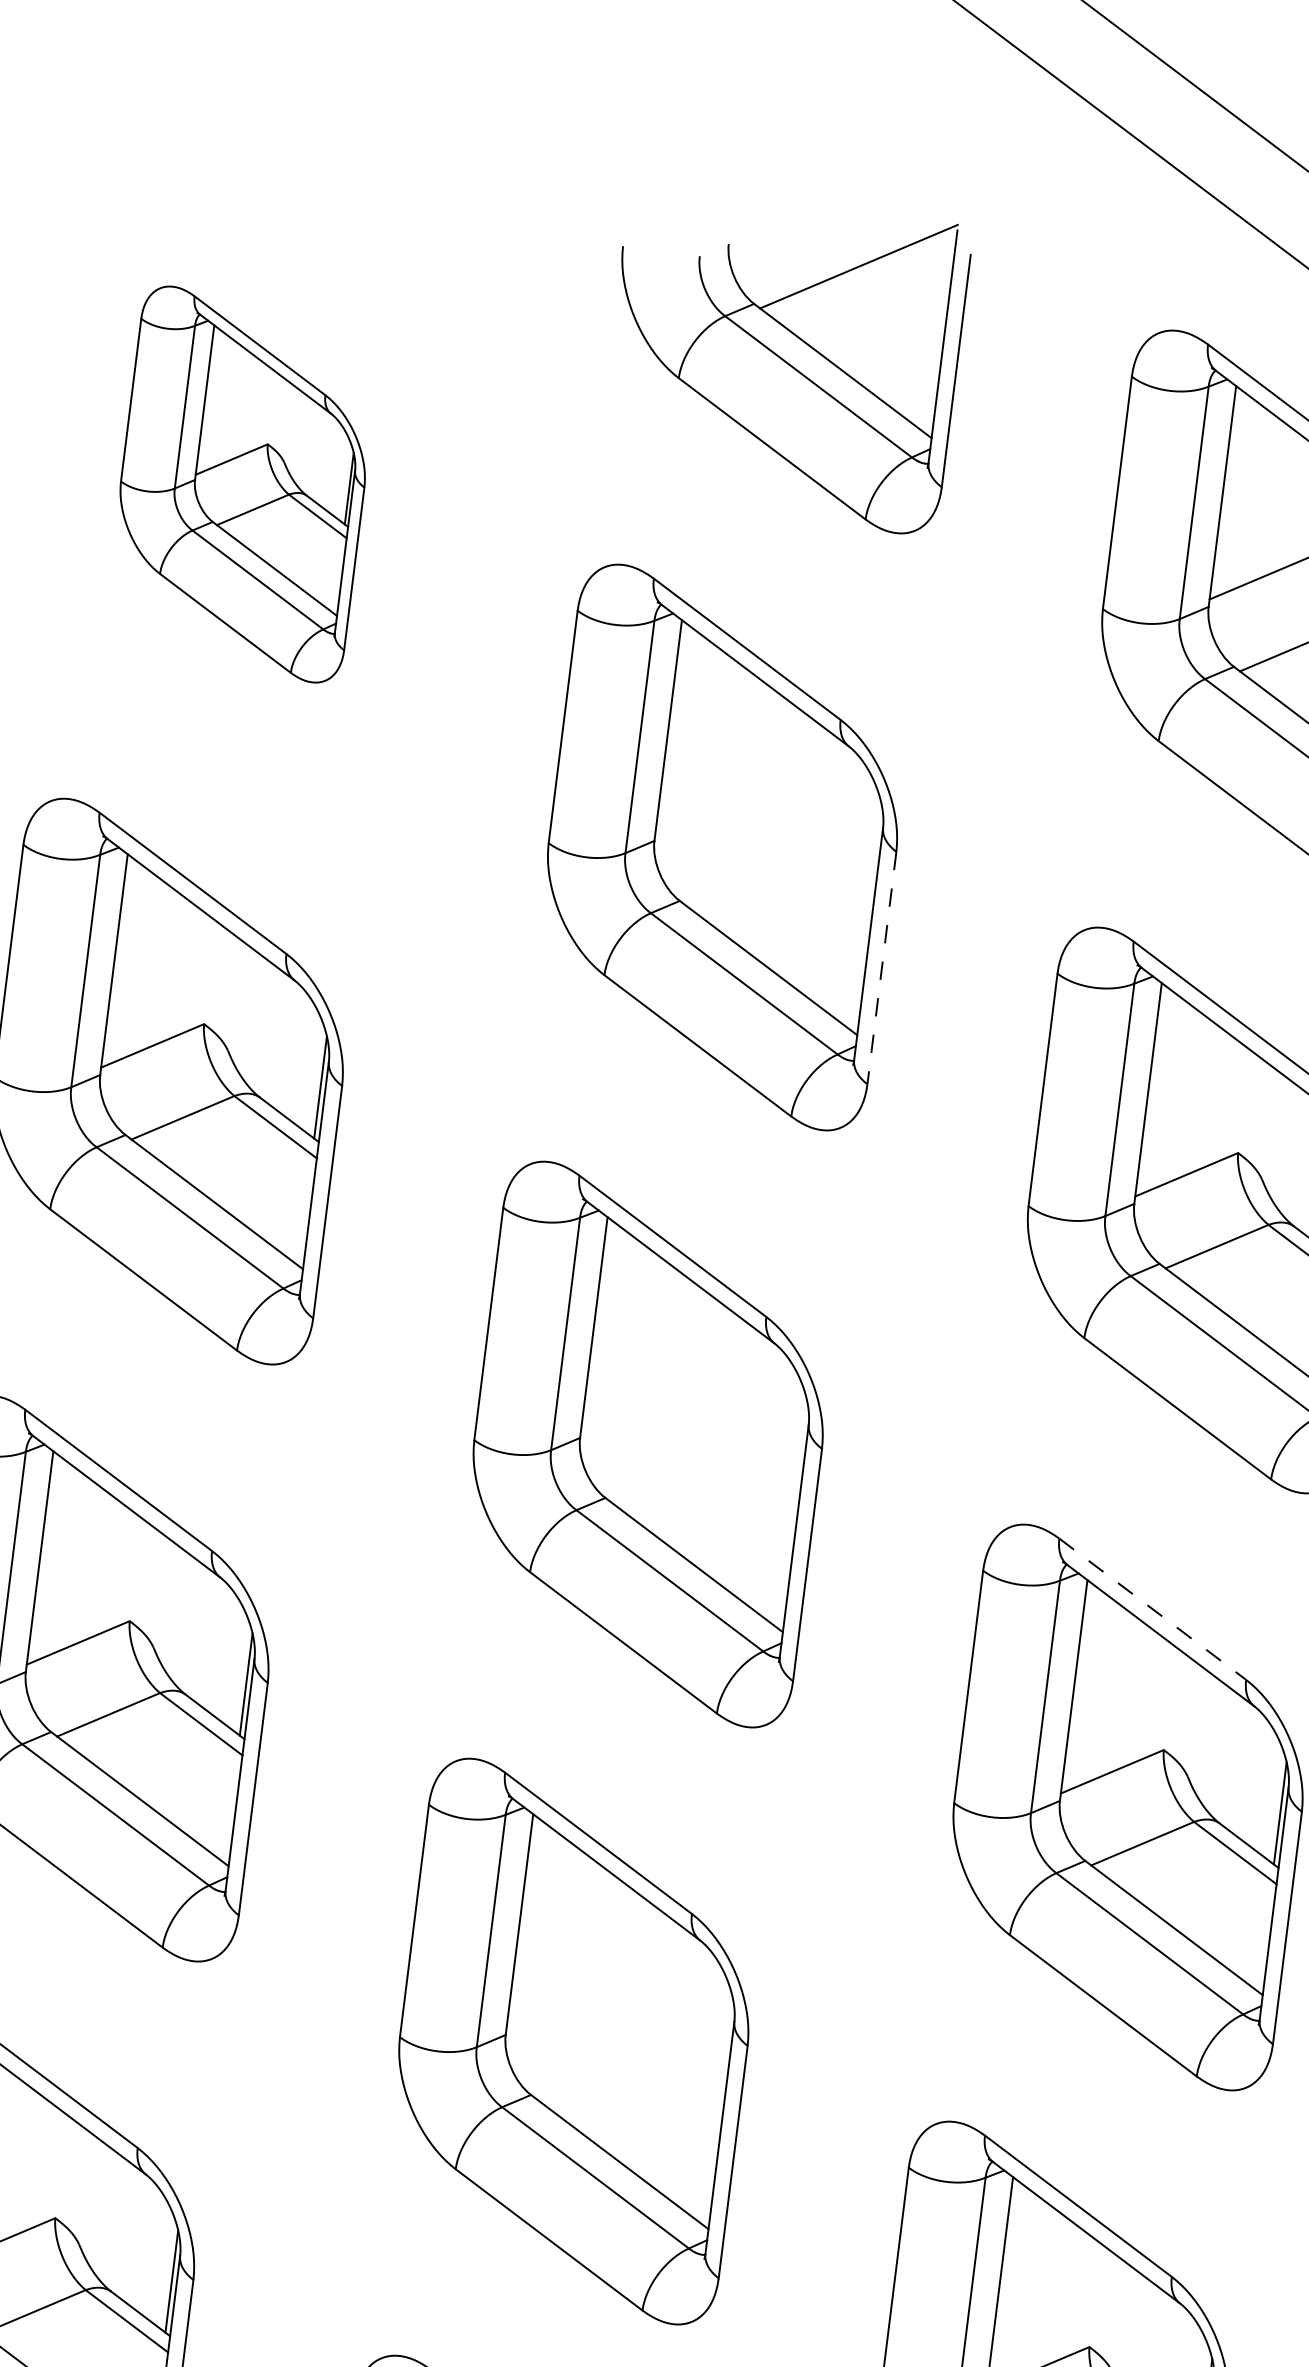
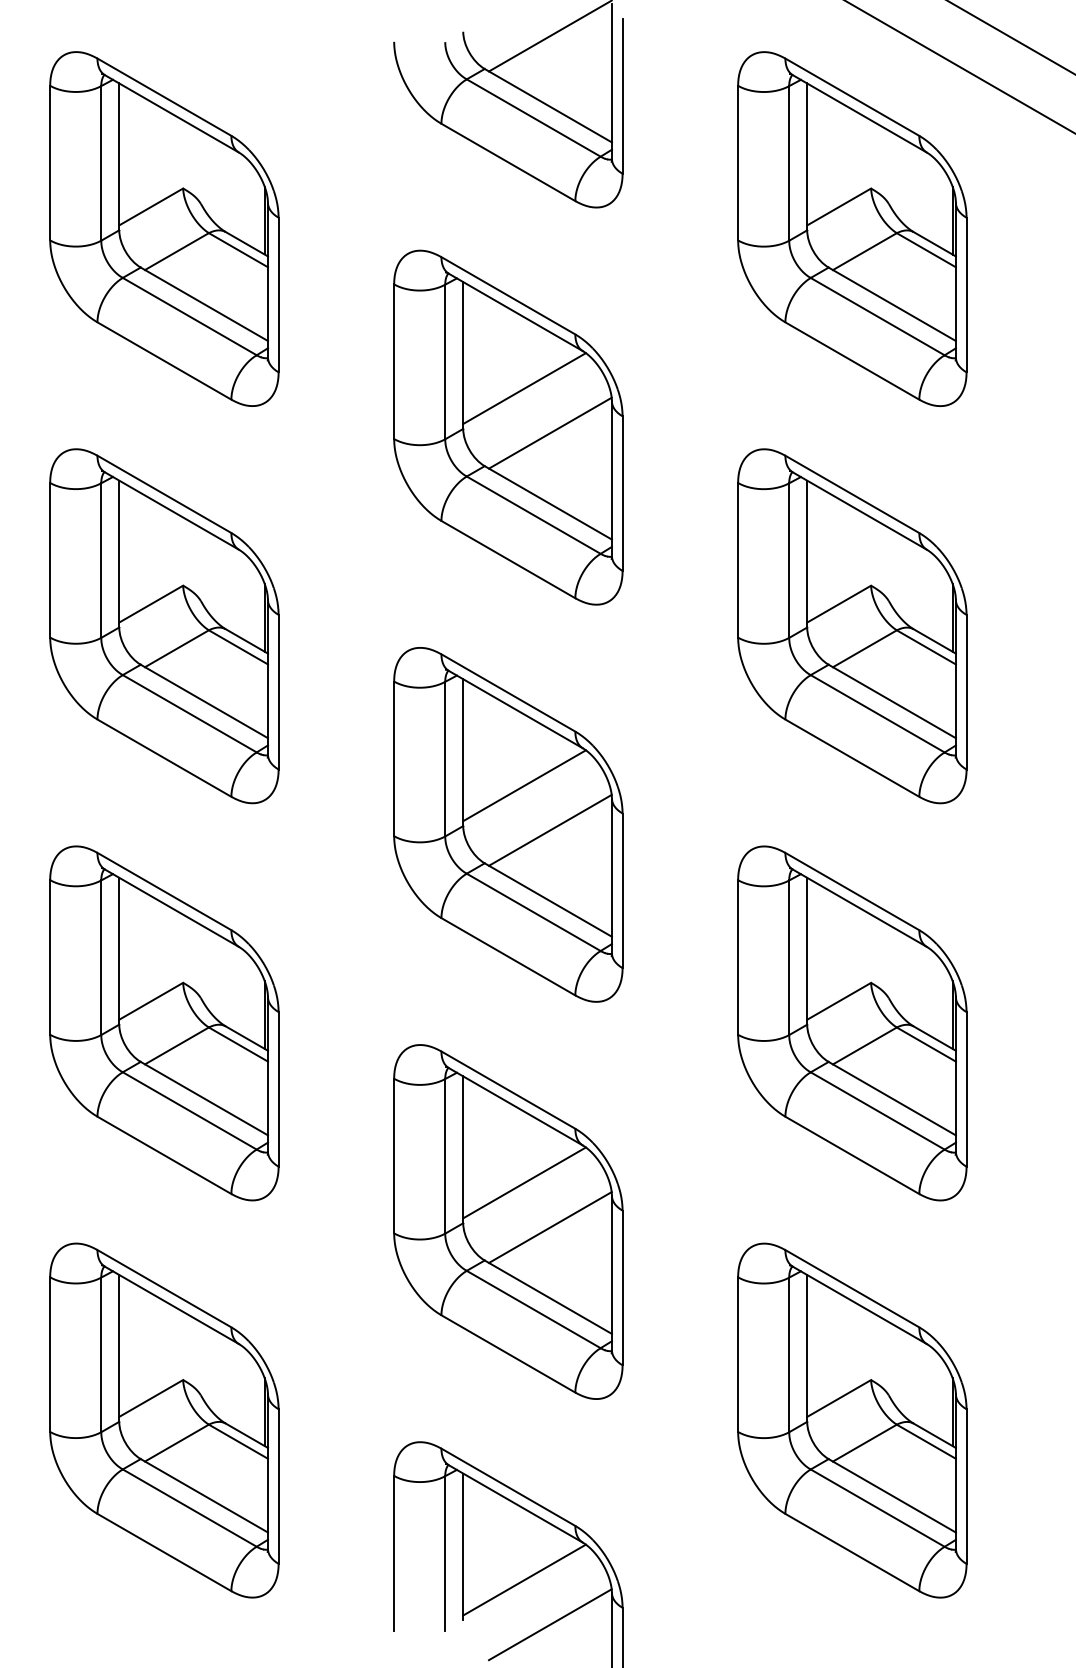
part: (242, 483) -> (164, 228), size x1.43
line: (754, 791) -> (524, 388), added
line: (784, 862) -> (550, 432), added
line: (881, 969) -> (622, 494), dashed -> solid
line: (679, 1388) -> (524, 785), added
line: (710, 1459) -> (550, 829), added
line: (1152, 1609) -> (852, 891), dashed -> solid
line: (605, 1985) -> (524, 1182), added
line: (636, 2057) -> (550, 1227), added

